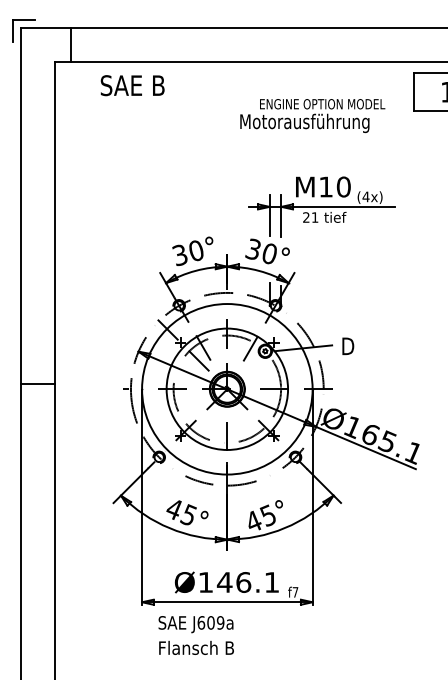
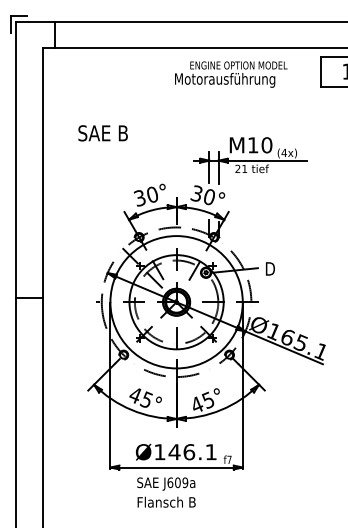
text: (132, 85) -> (102, 133), moved
text: (312, 116) -> (231, 75), moved
text: (195, 635) -> (165, 492), moved

